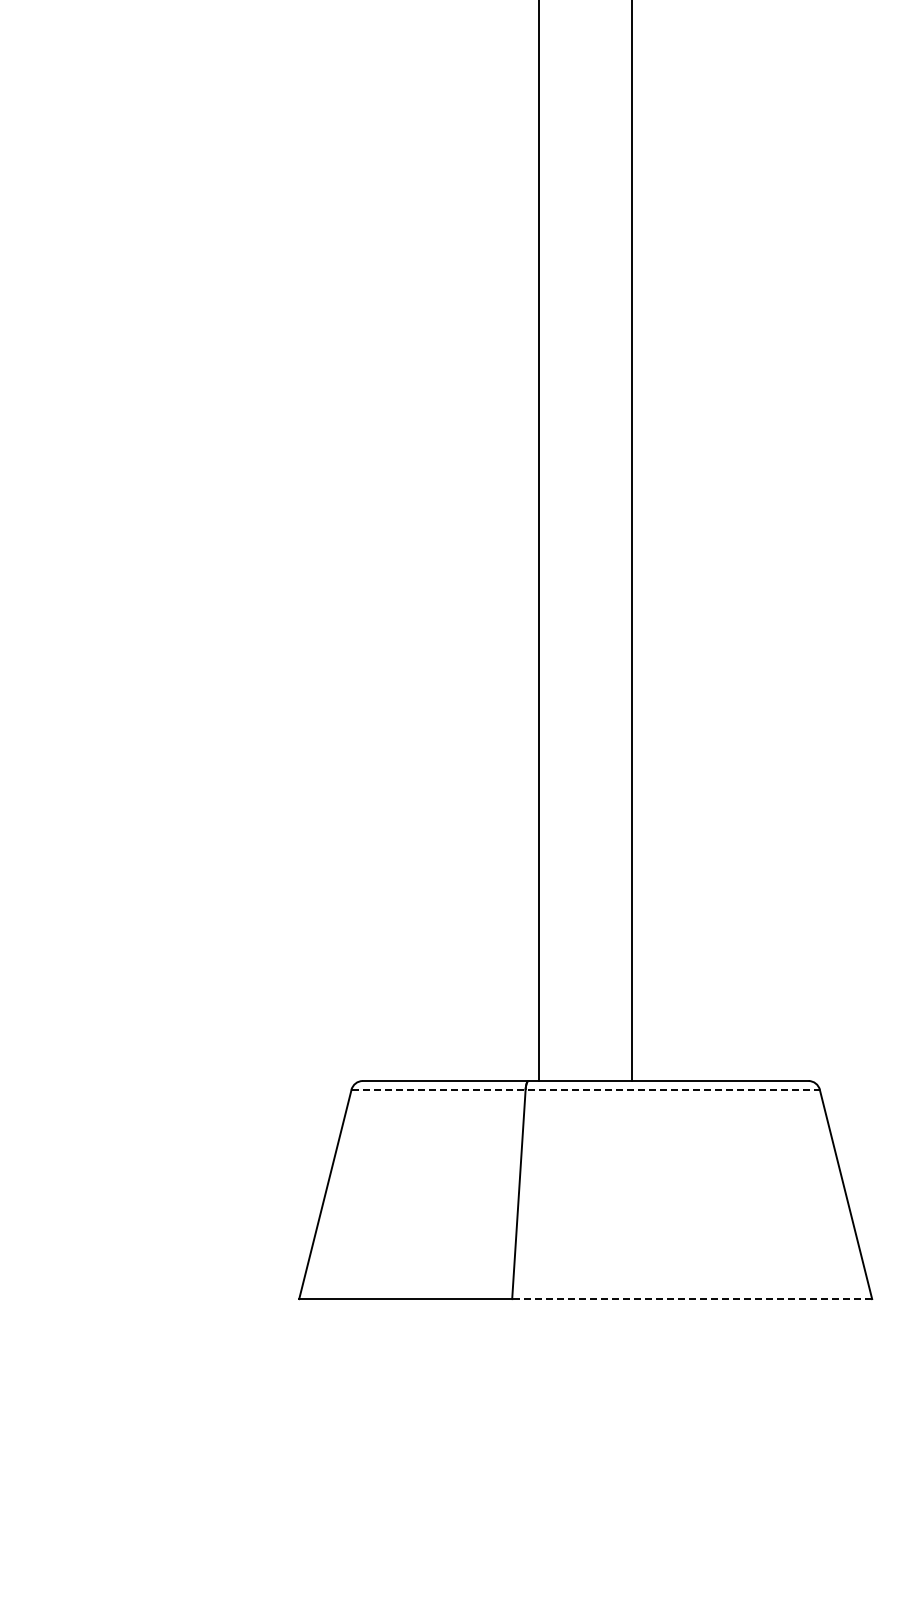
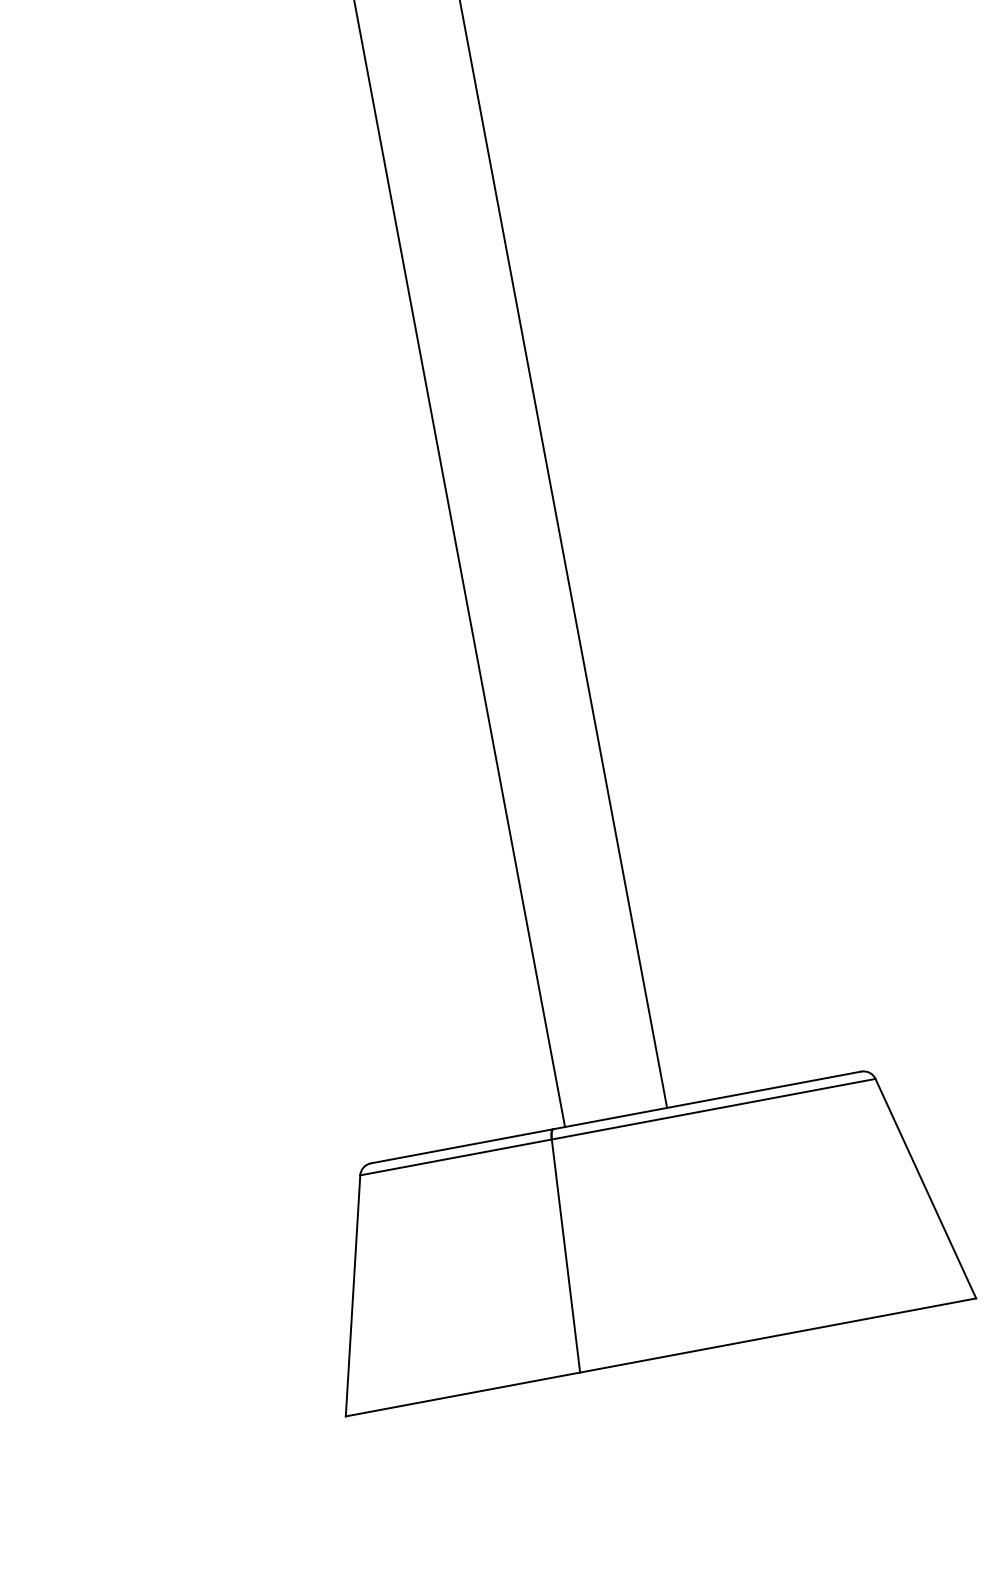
line: (586, 1089) -> (618, 1126), dashed -> solid
line: (692, 1299) -> (778, 1335), dashed -> solid

